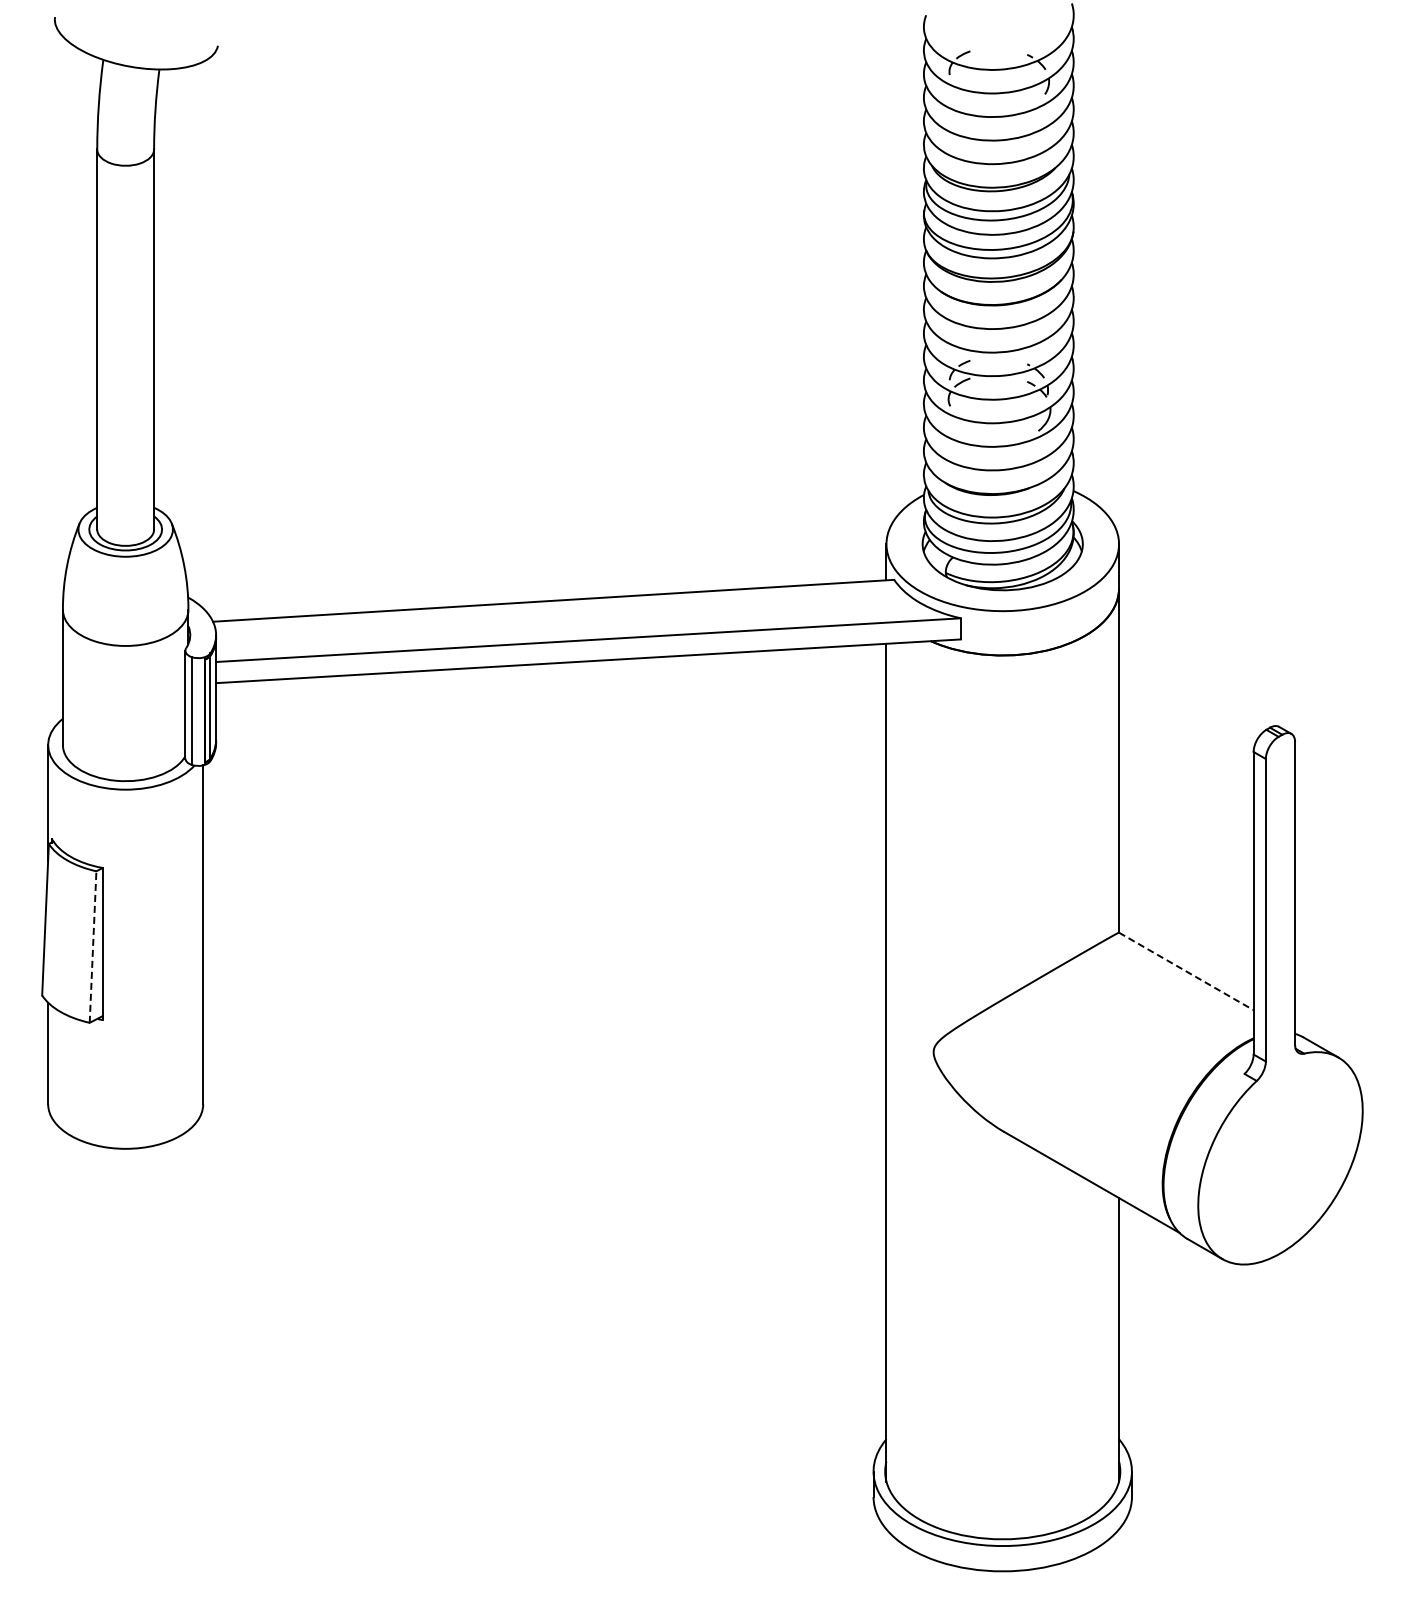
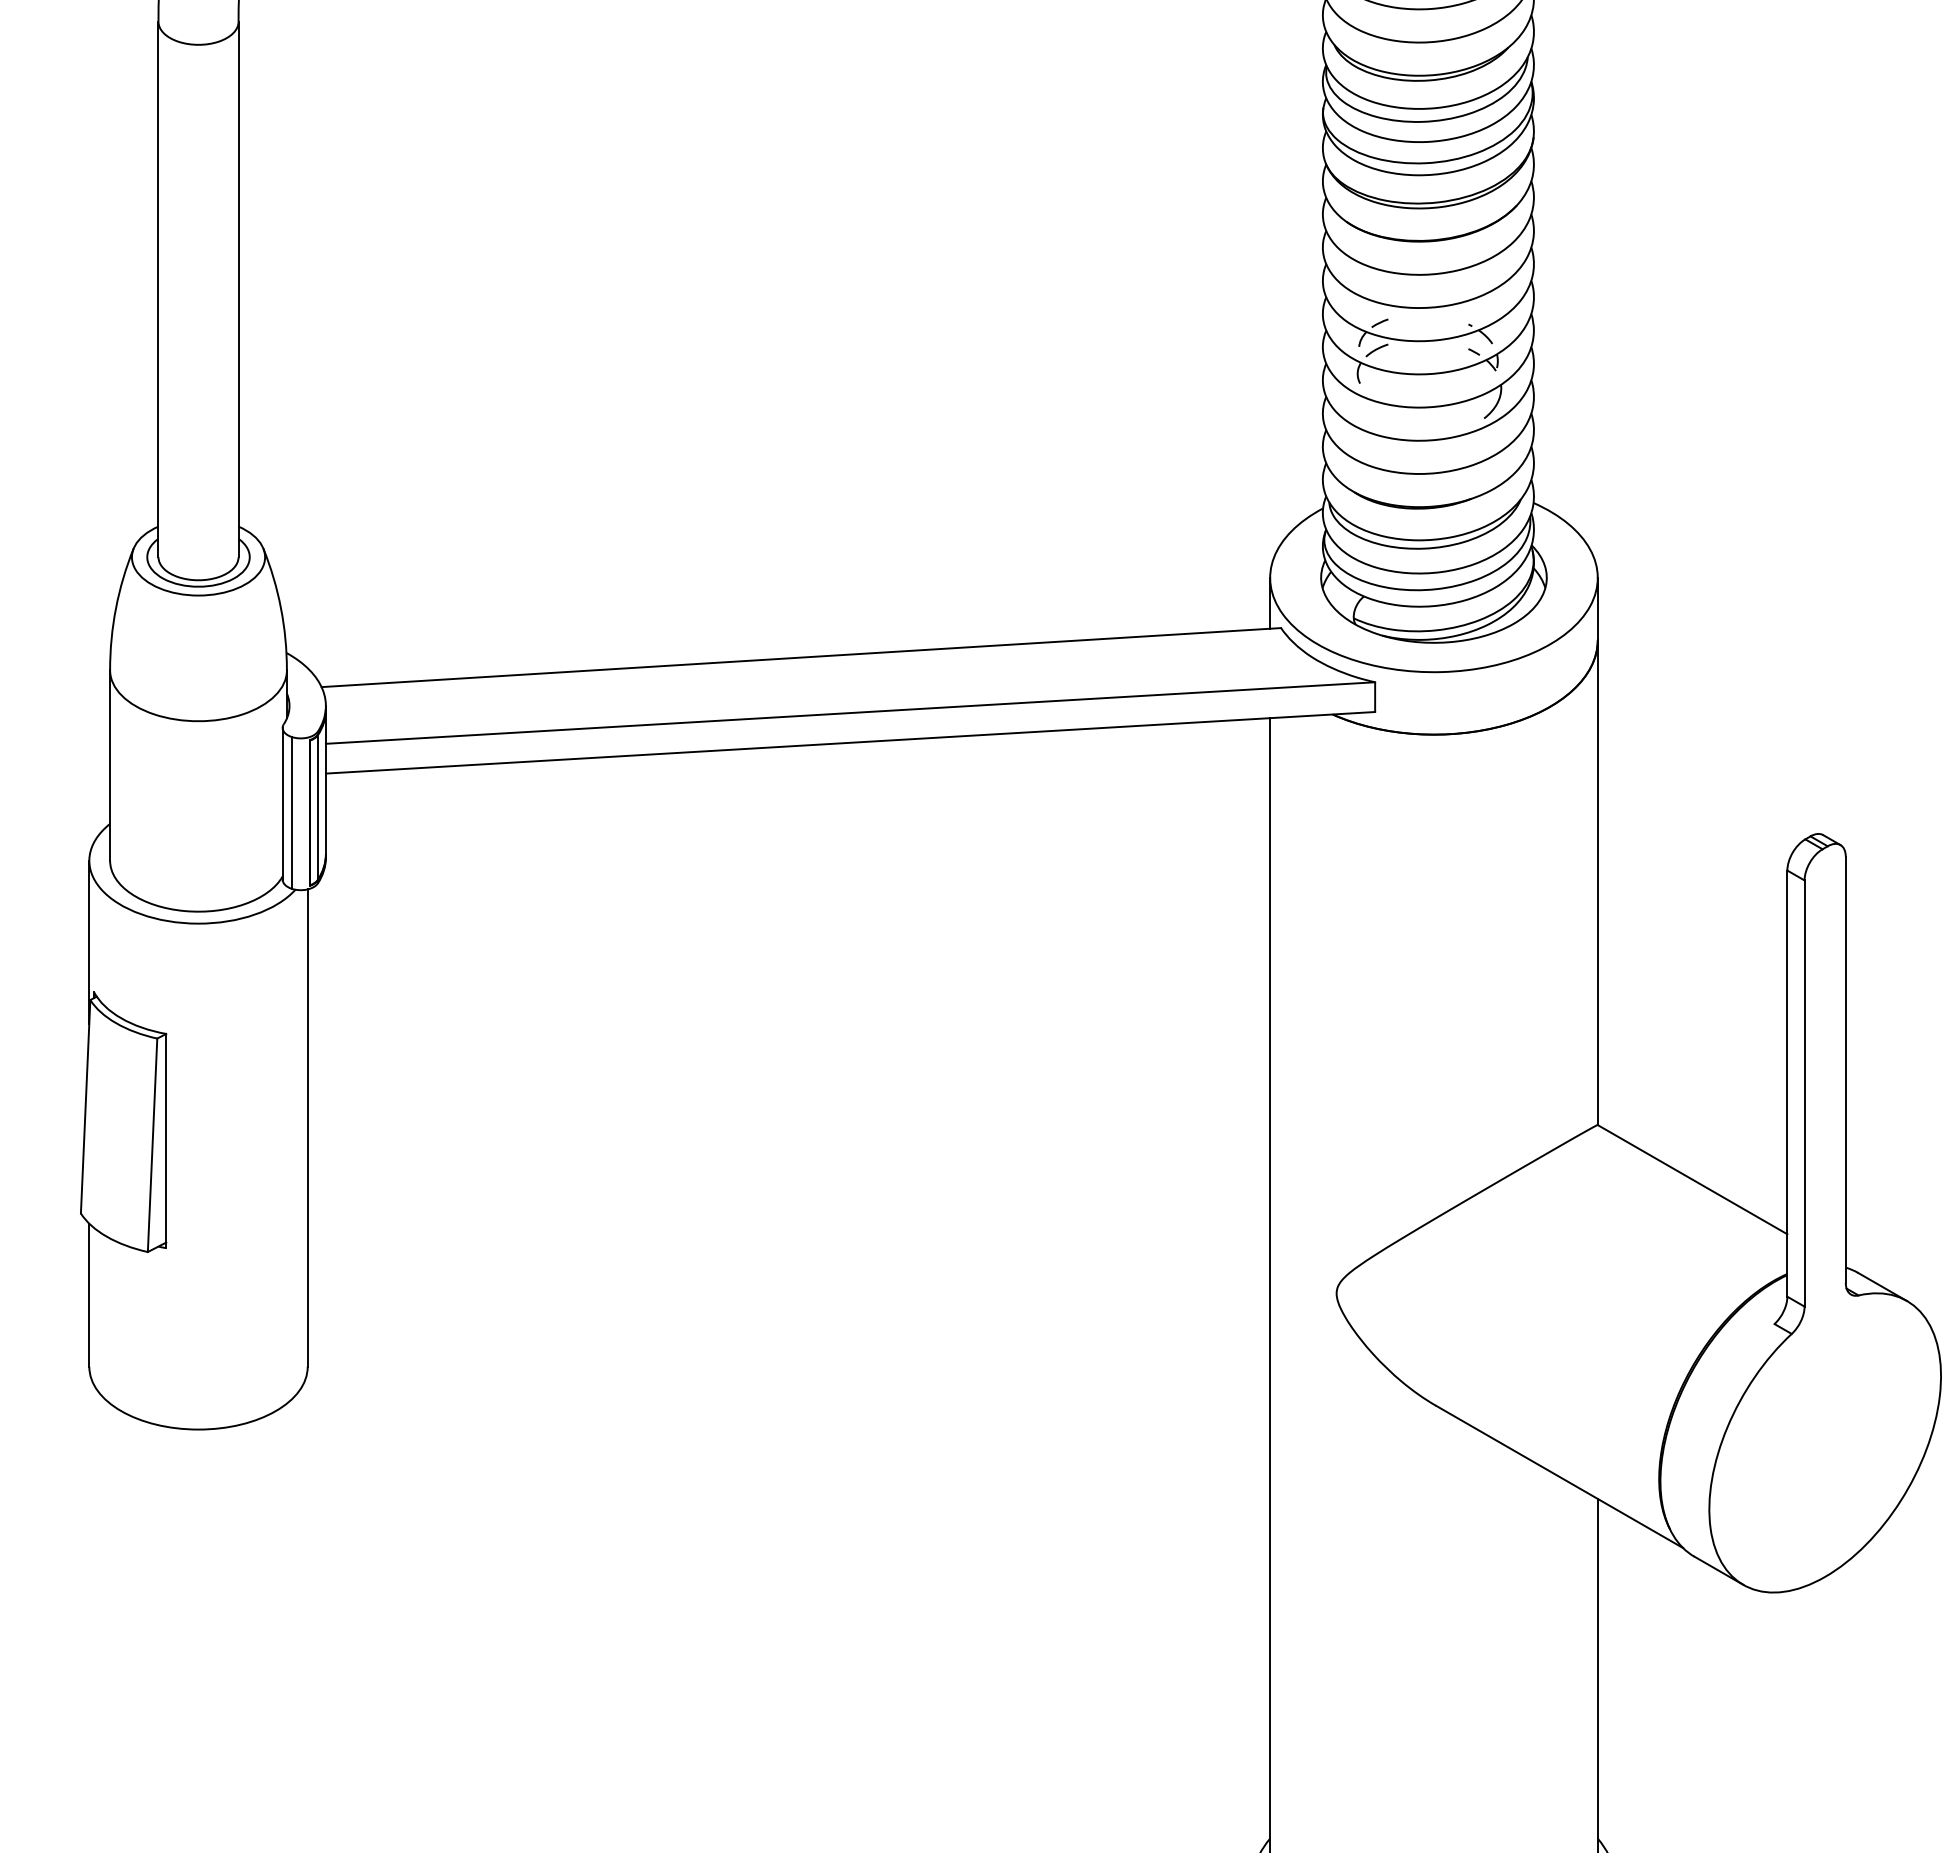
line: (93, 947) -> (153, 1145), dashed -> solid
line: (1186, 971) -> (1692, 1179), dashed -> solid

